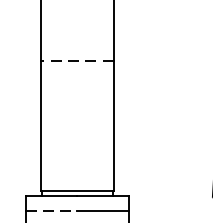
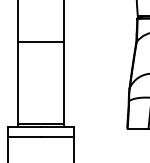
line: (76, 60) -> (40, 41), dashed -> solid
line: (52, 211) -> (25, 137), dashed -> solid

